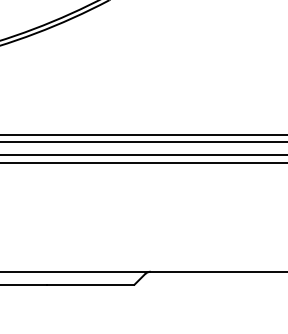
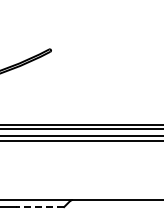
line: (91, 285) -> (40, 207), solid -> dashed

